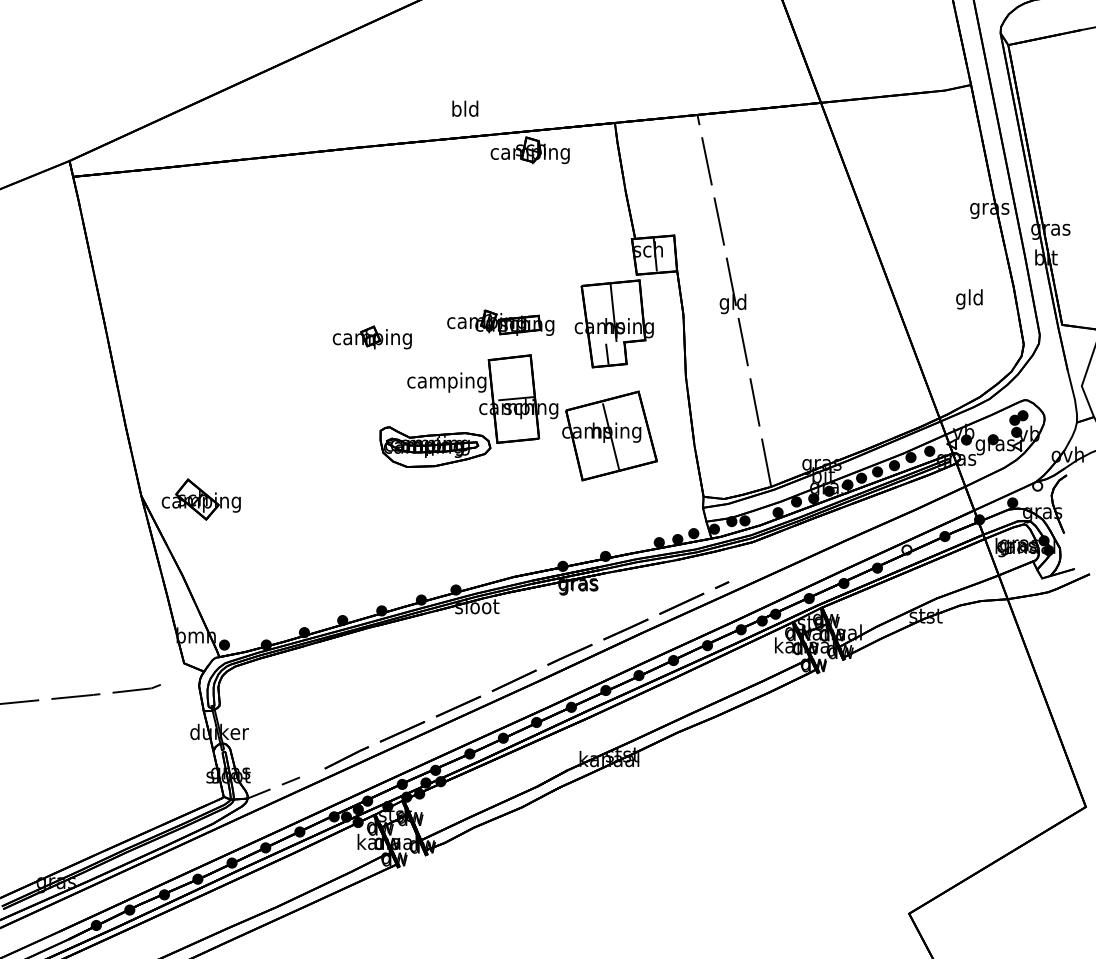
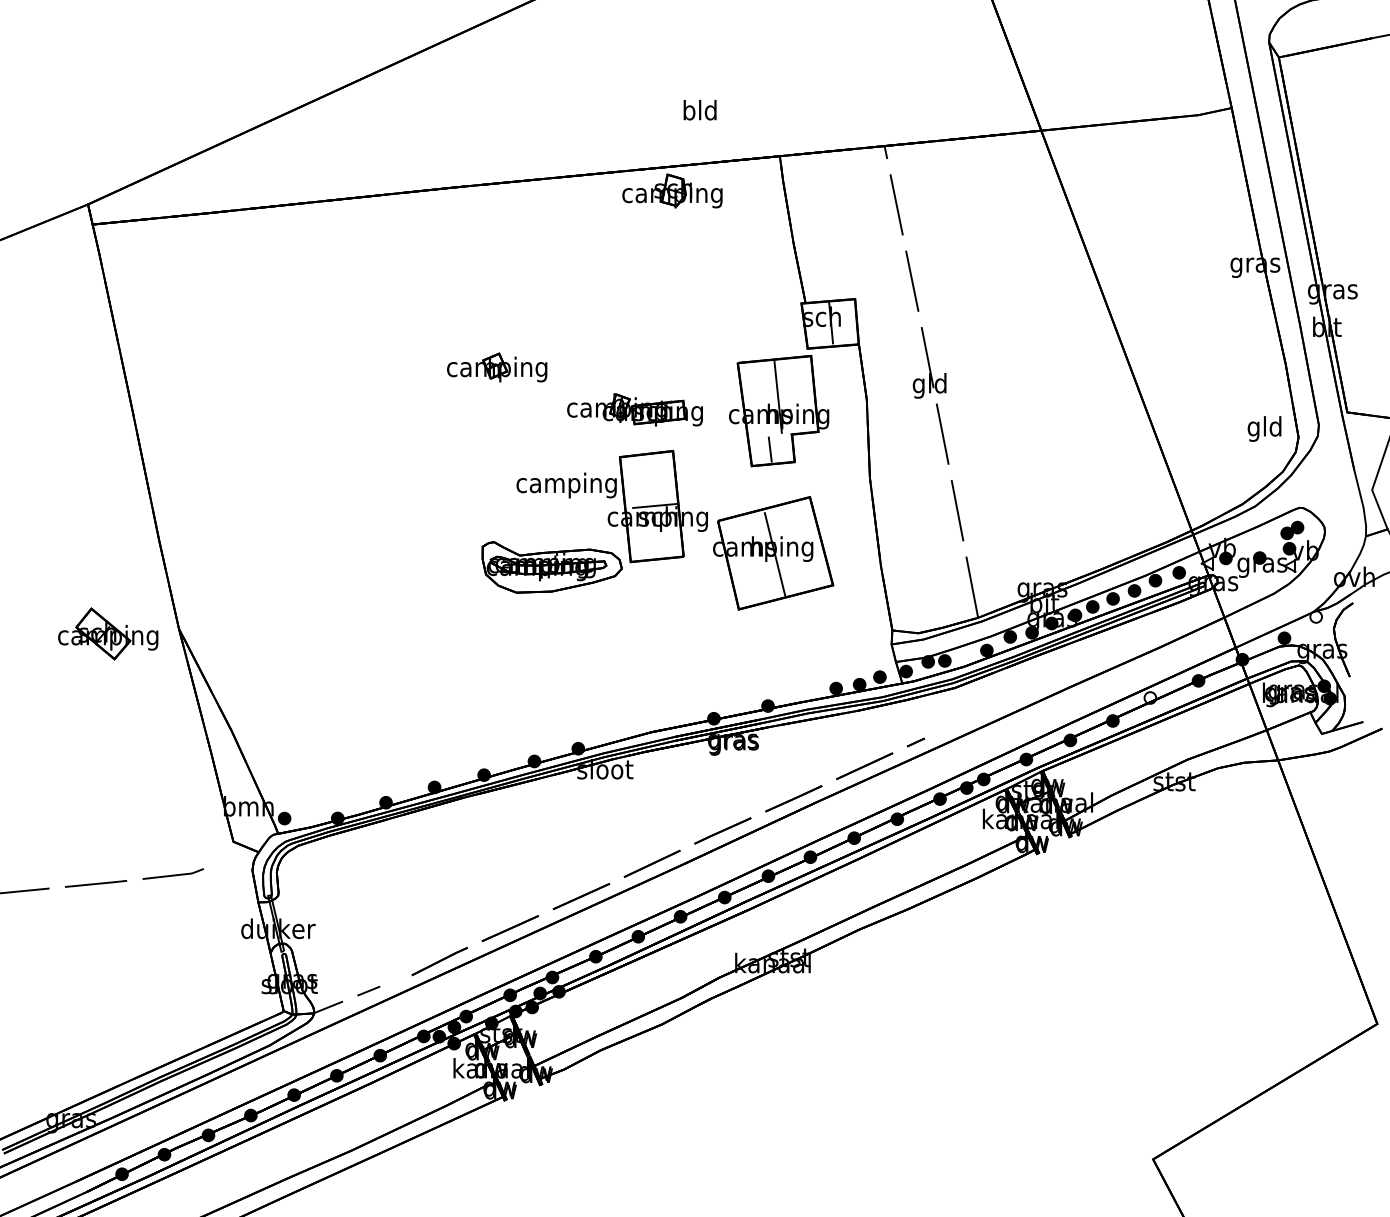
text: (464, 108) -> (699, 110), moved
text: (969, 298) -> (1264, 428), moved
part: (372, 337) -> (497, 367), moved
part: (201, 499) -> (108, 633), moved

